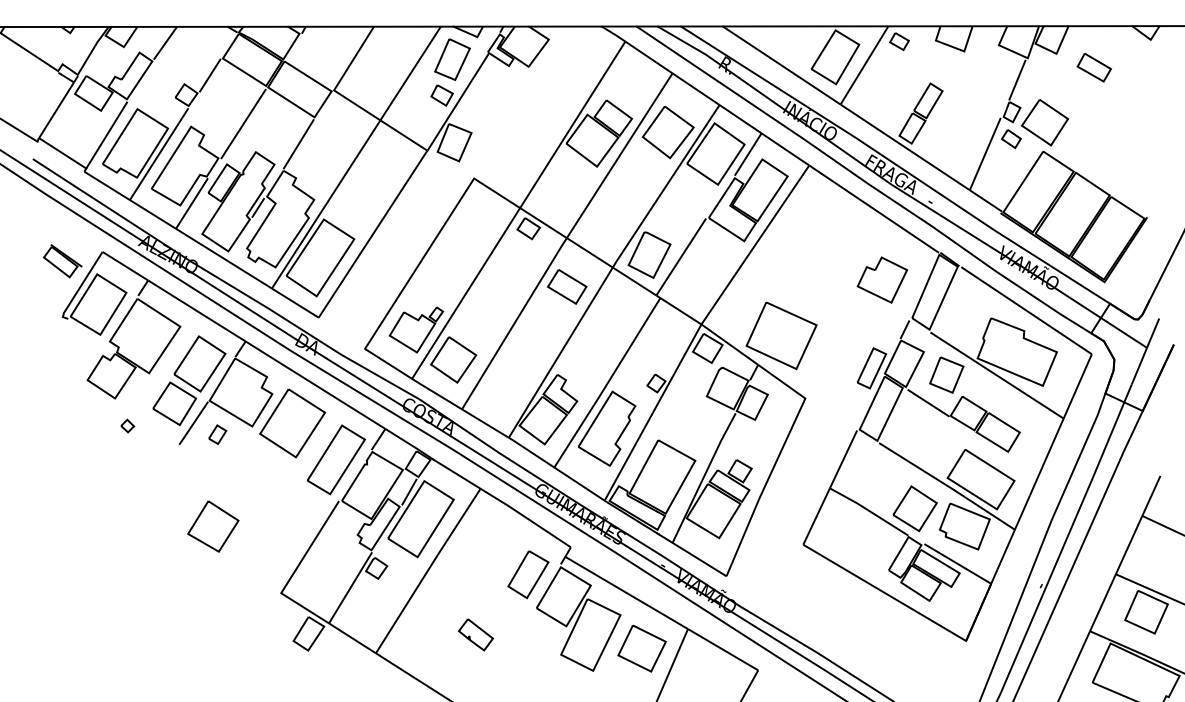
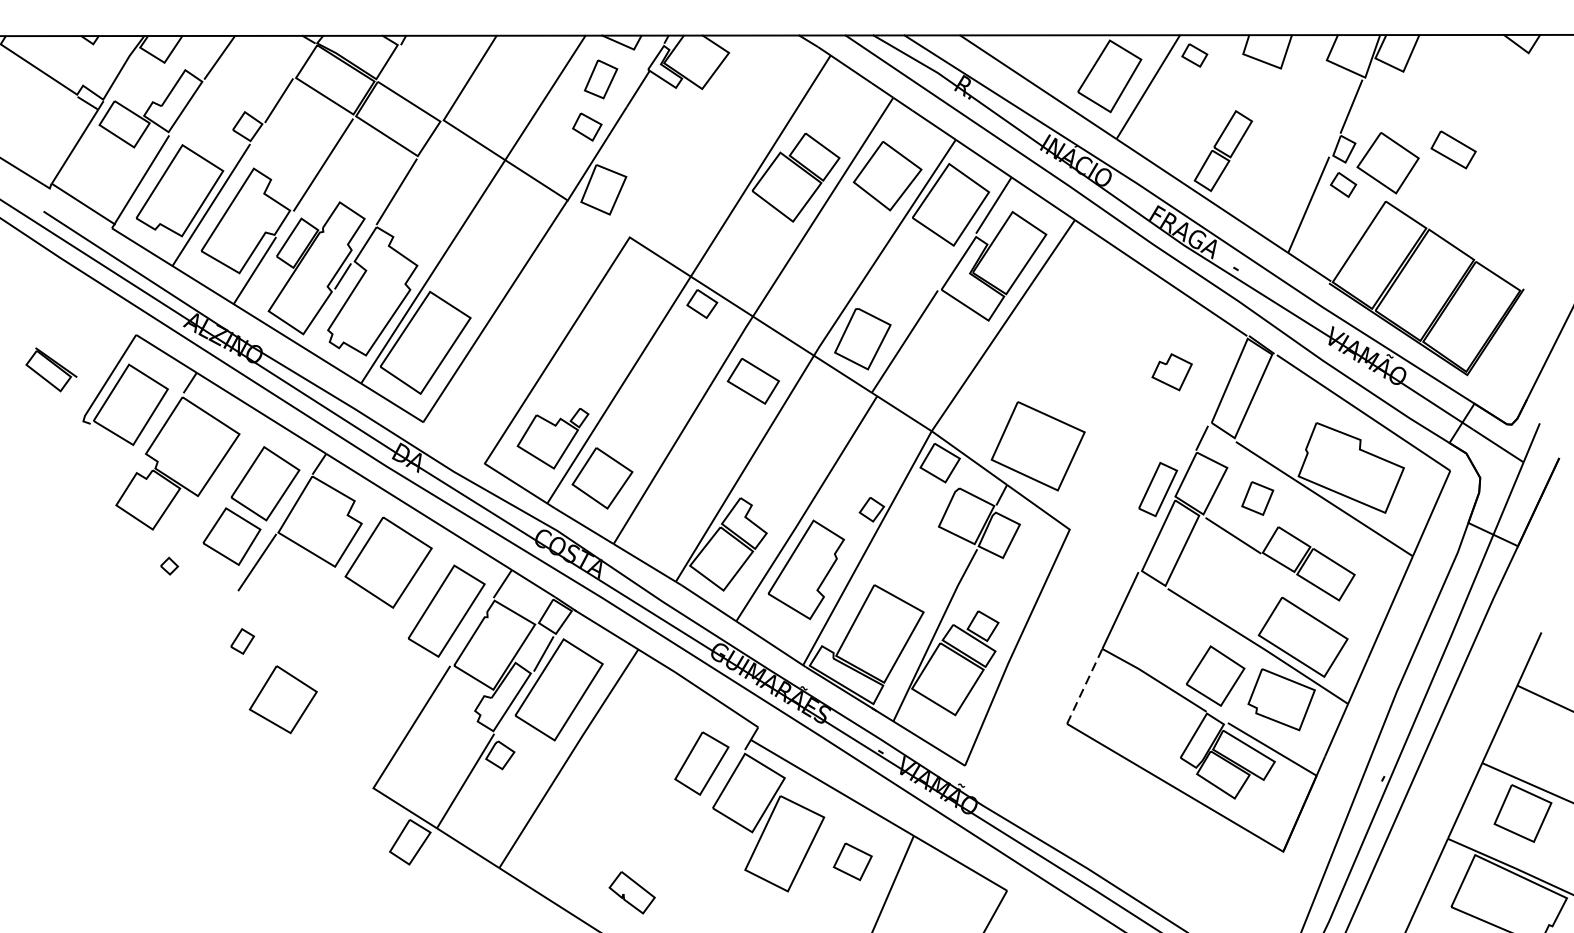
part: (452, 59) -> (601, 79), size x0.7
part: (1093, 67) -> (1452, 149), moved
part: (62, 261) -> (51, 370), moved
part: (882, 279) -> (1172, 371), size x0.6
part: (946, 374) -> (1257, 497), size x0.7
part: (217, 434) -> (242, 641), moved
line: (816, 516) -> (1084, 686), solid -> dashed
part: (476, 634) -> (632, 892), moved
part: (641, 648) -> (852, 861), size x0.6

